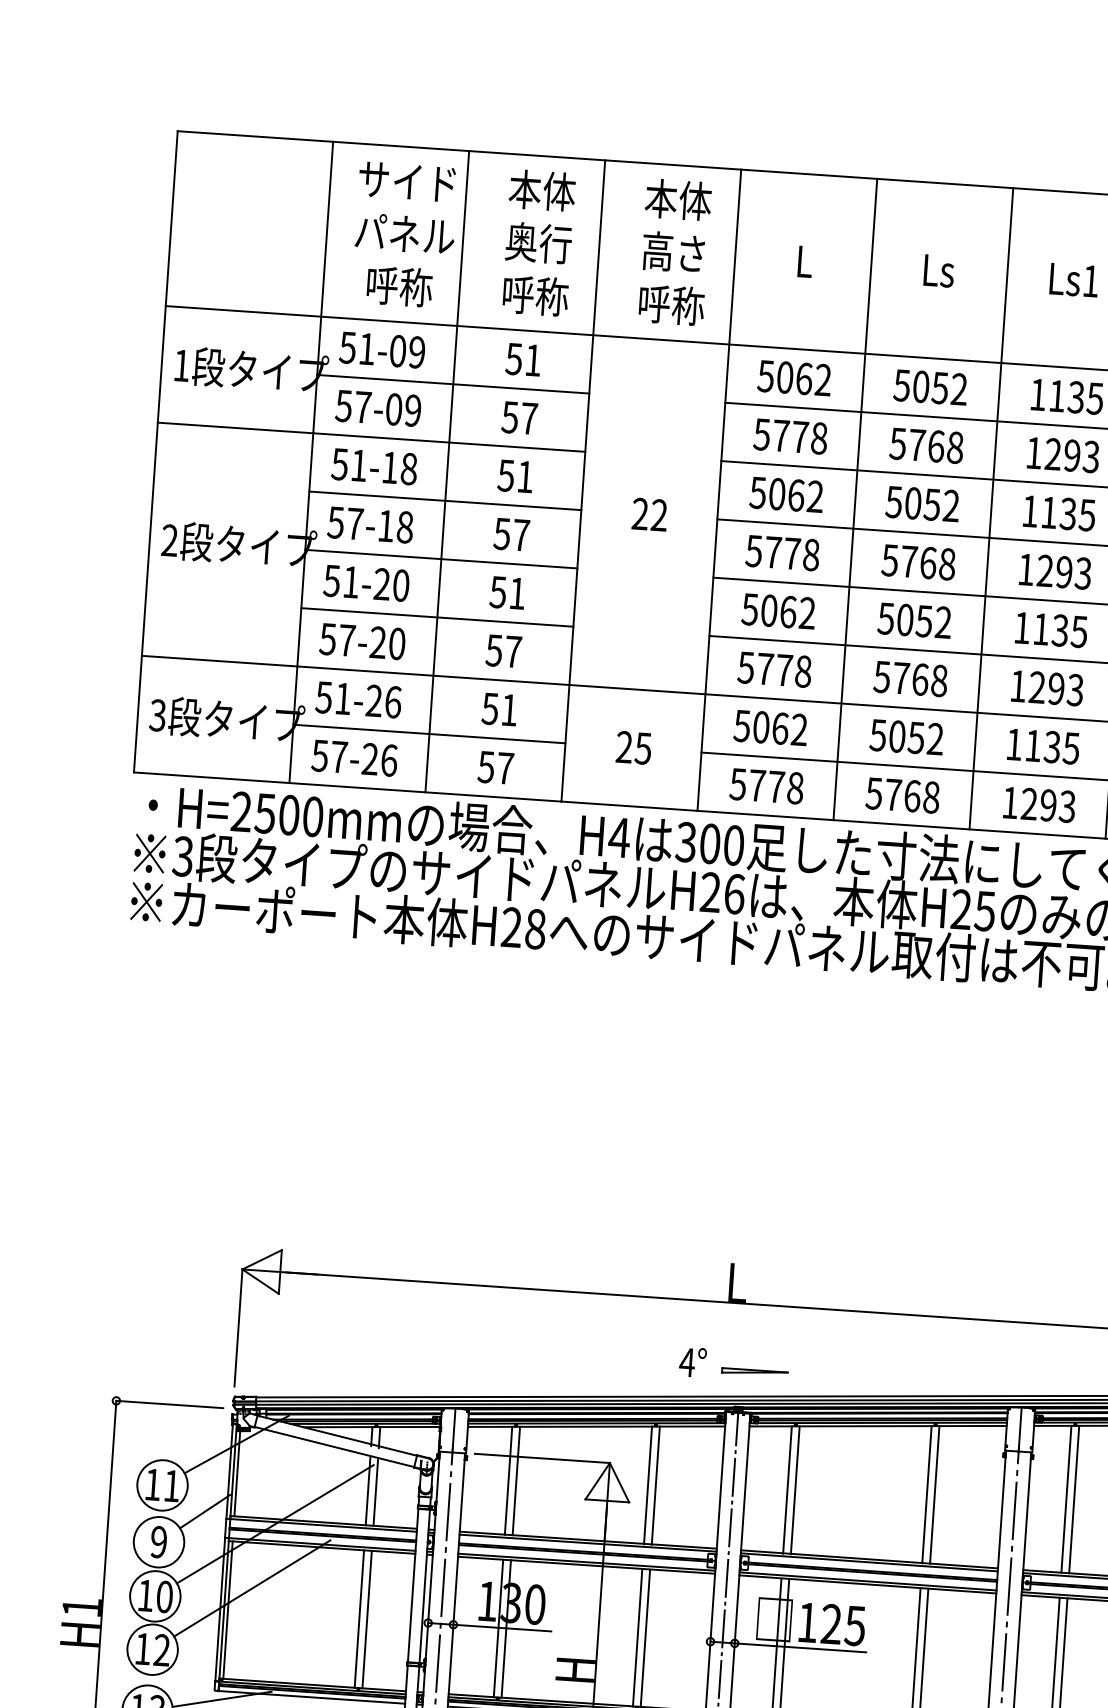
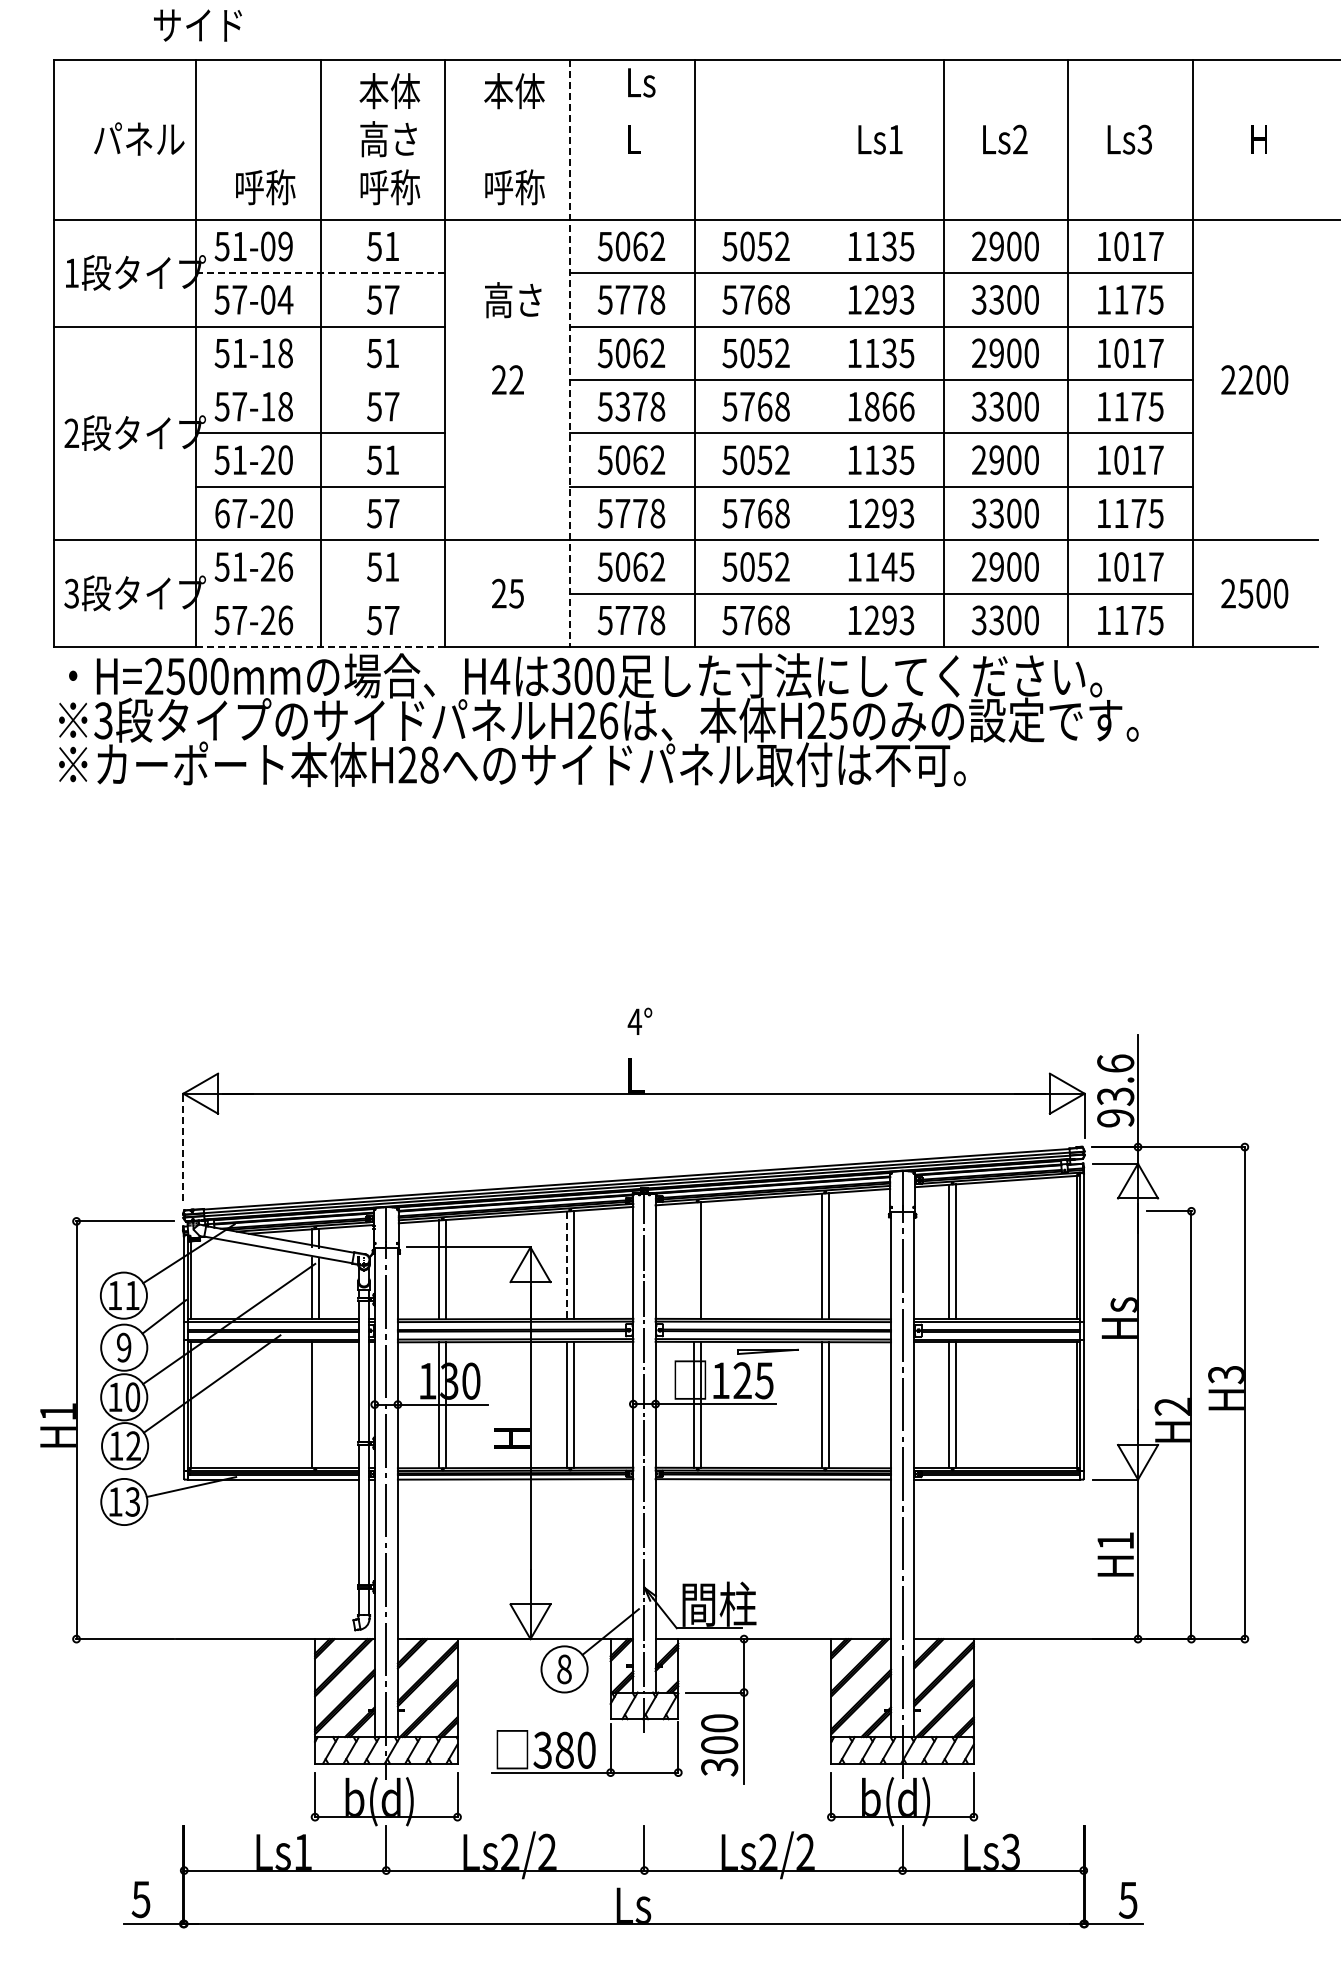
text: (406, 181) -> (197, 25), moved
text: (405, 233) -> (139, 138), moved
text: (538, 243) -> (389, 139), 奥行 -> 高さ
text: (673, 252) -> (513, 300), moved
text: (938, 270) -> (641, 82), moved
line: (453, 384) -> (320, 273), solid -> dashed
text: (413, 410) -> (285, 299), 57-09 -> 57-04
line: (718, 490) -> (569, 353), solid -> dashed
line: (445, 501) -> (320, 380), removed
line: (991, 508) -> (819, 353), removed
text: (772, 552) -> (622, 406), 5778 -> 5378
text: (1064, 572) -> (889, 406), 1293 -> 1866
text: (327, 639) -> (221, 513), 57-20 -> 67-20
line: (429, 733) -> (320, 593), removed
text: (1052, 746) -> (889, 566), 1135 -> 1145
line: (425, 792) -> (320, 647), solid -> dashed
line: (238, 1328) -> (183, 1147), solid -> dashed
text: (692, 1361) -> (639, 1020), moved
part: (754, 1372) -> (767, 1351), moved
line: (647, 1485) -> (566, 1265), solid -> dashed
line: (787, 1489) -> (694, 1260), removed
line: (366, 1619) -> (318, 1405), removed

